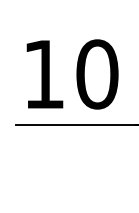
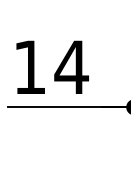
text: (97, 73) -> (71, 66), 10 -> 14

